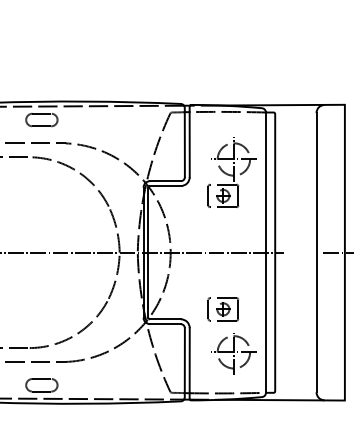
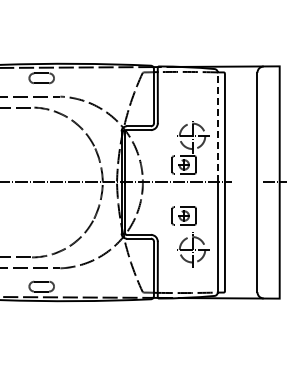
part: (231, 173) -> (190, 147), moved
line: (265, 181) -> (217, 126), solid -> dashed
part: (231, 335) -> (190, 236), moved

